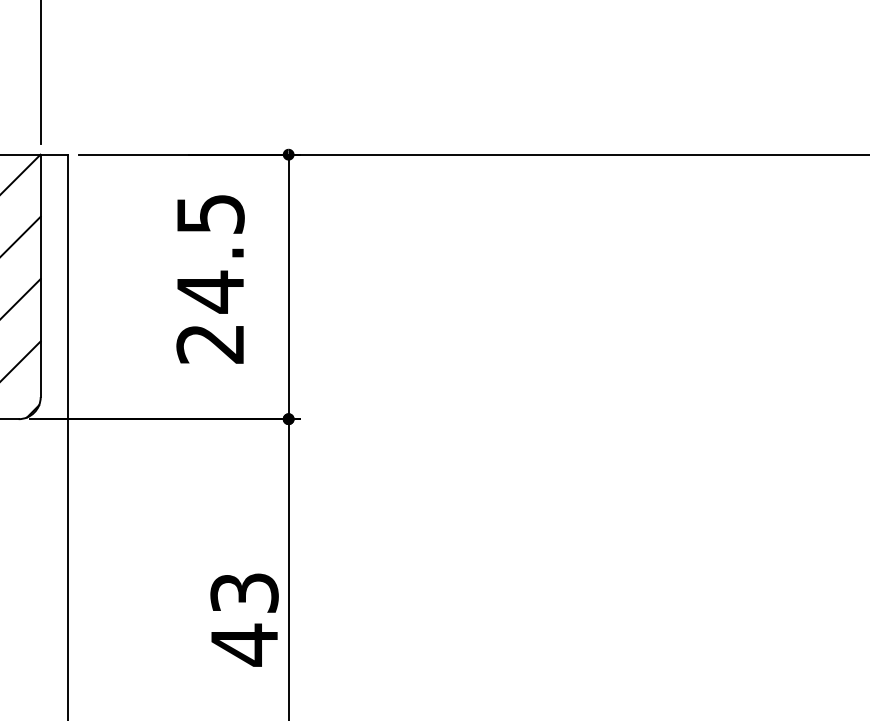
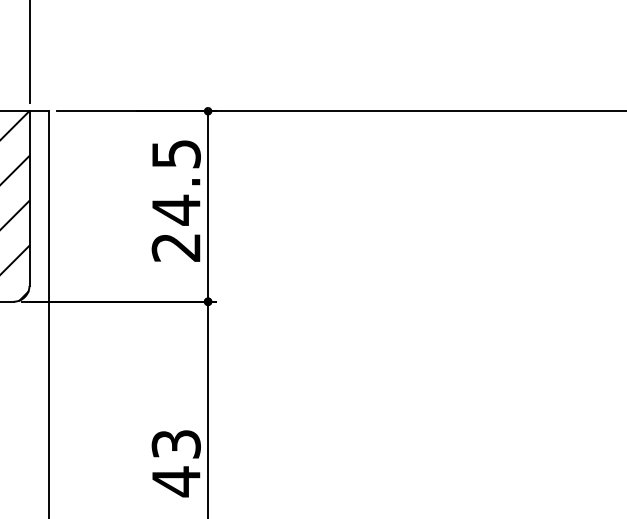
text: (210, 279) -> (176, 201), moved
text: (244, 619) -> (176, 463), moved

